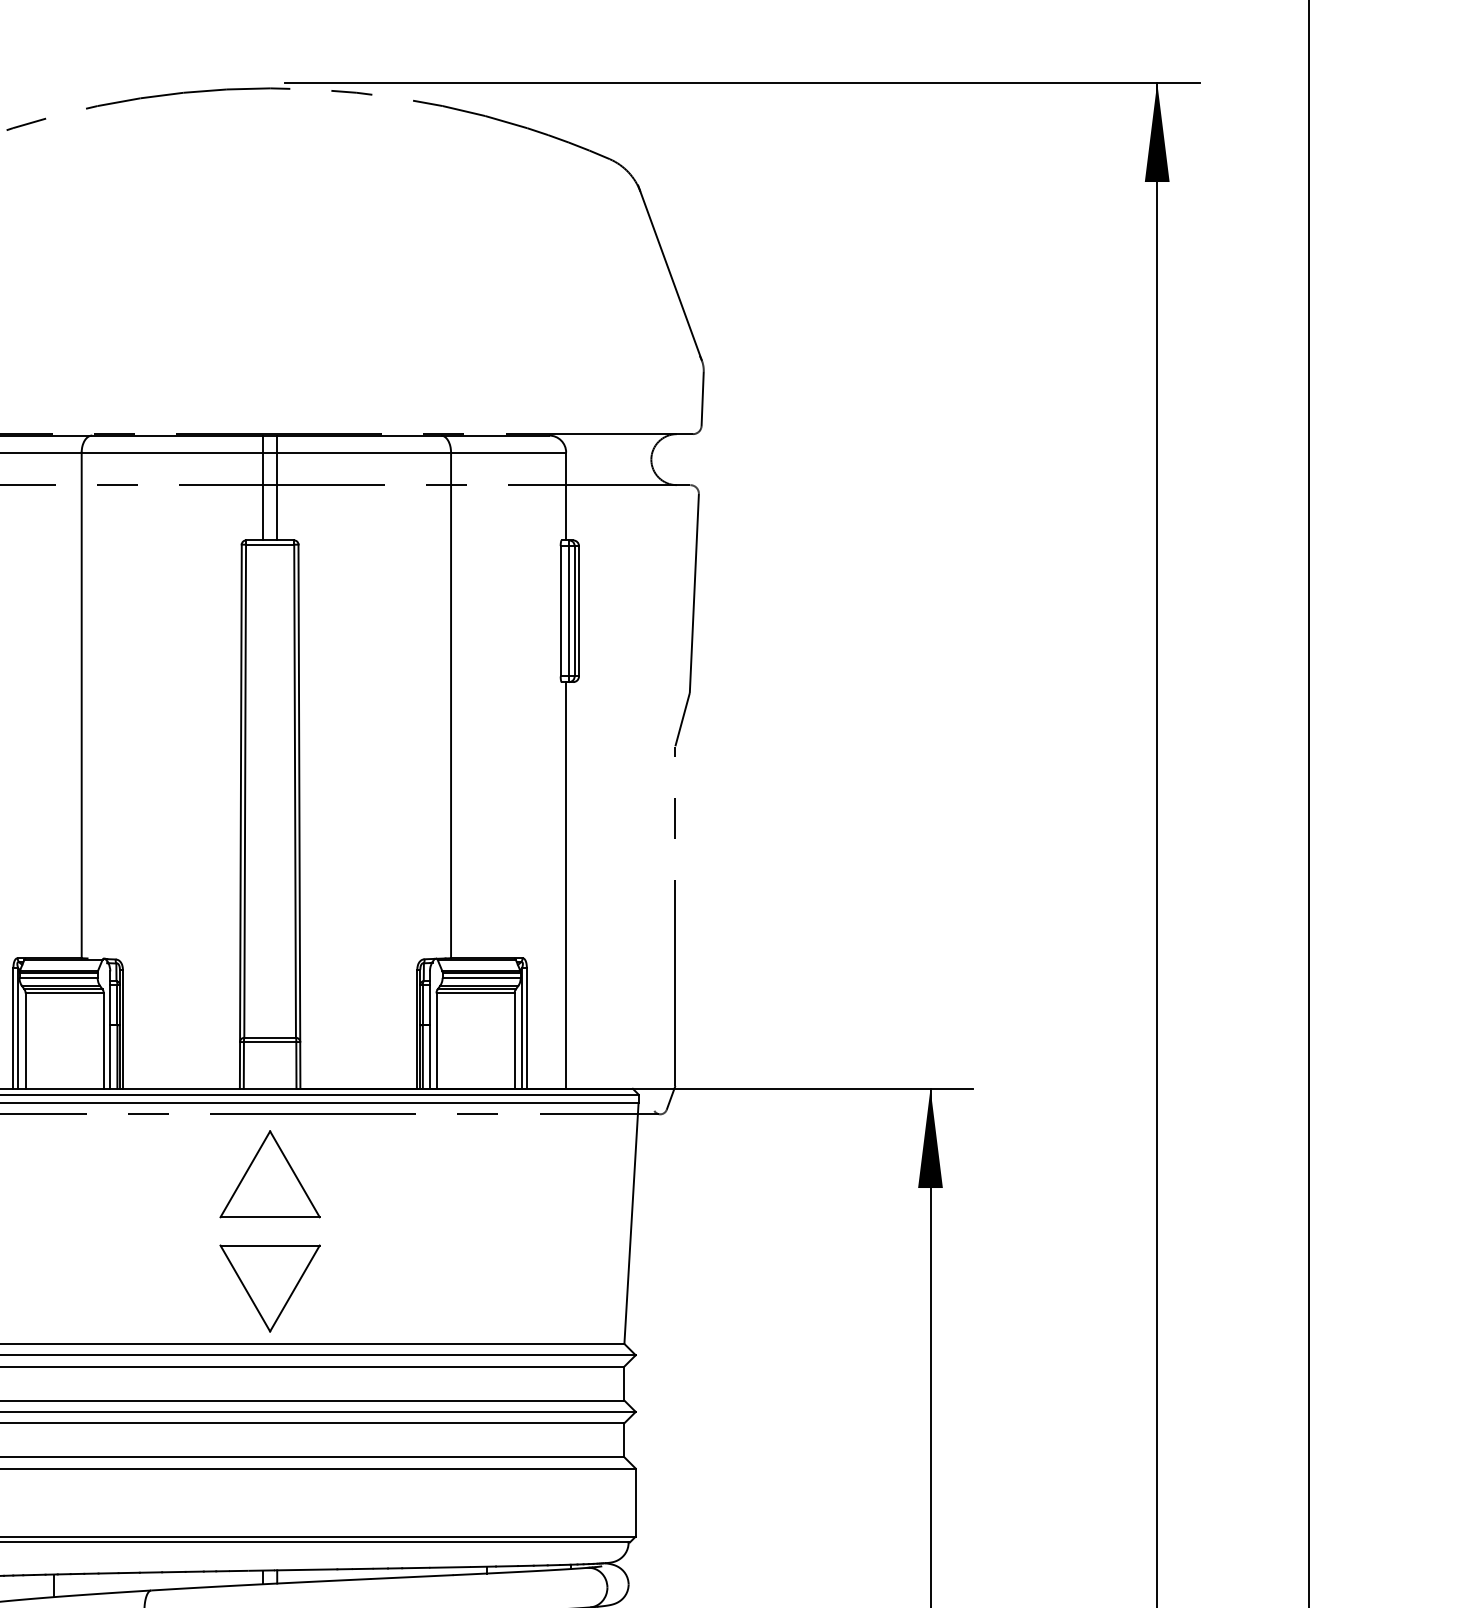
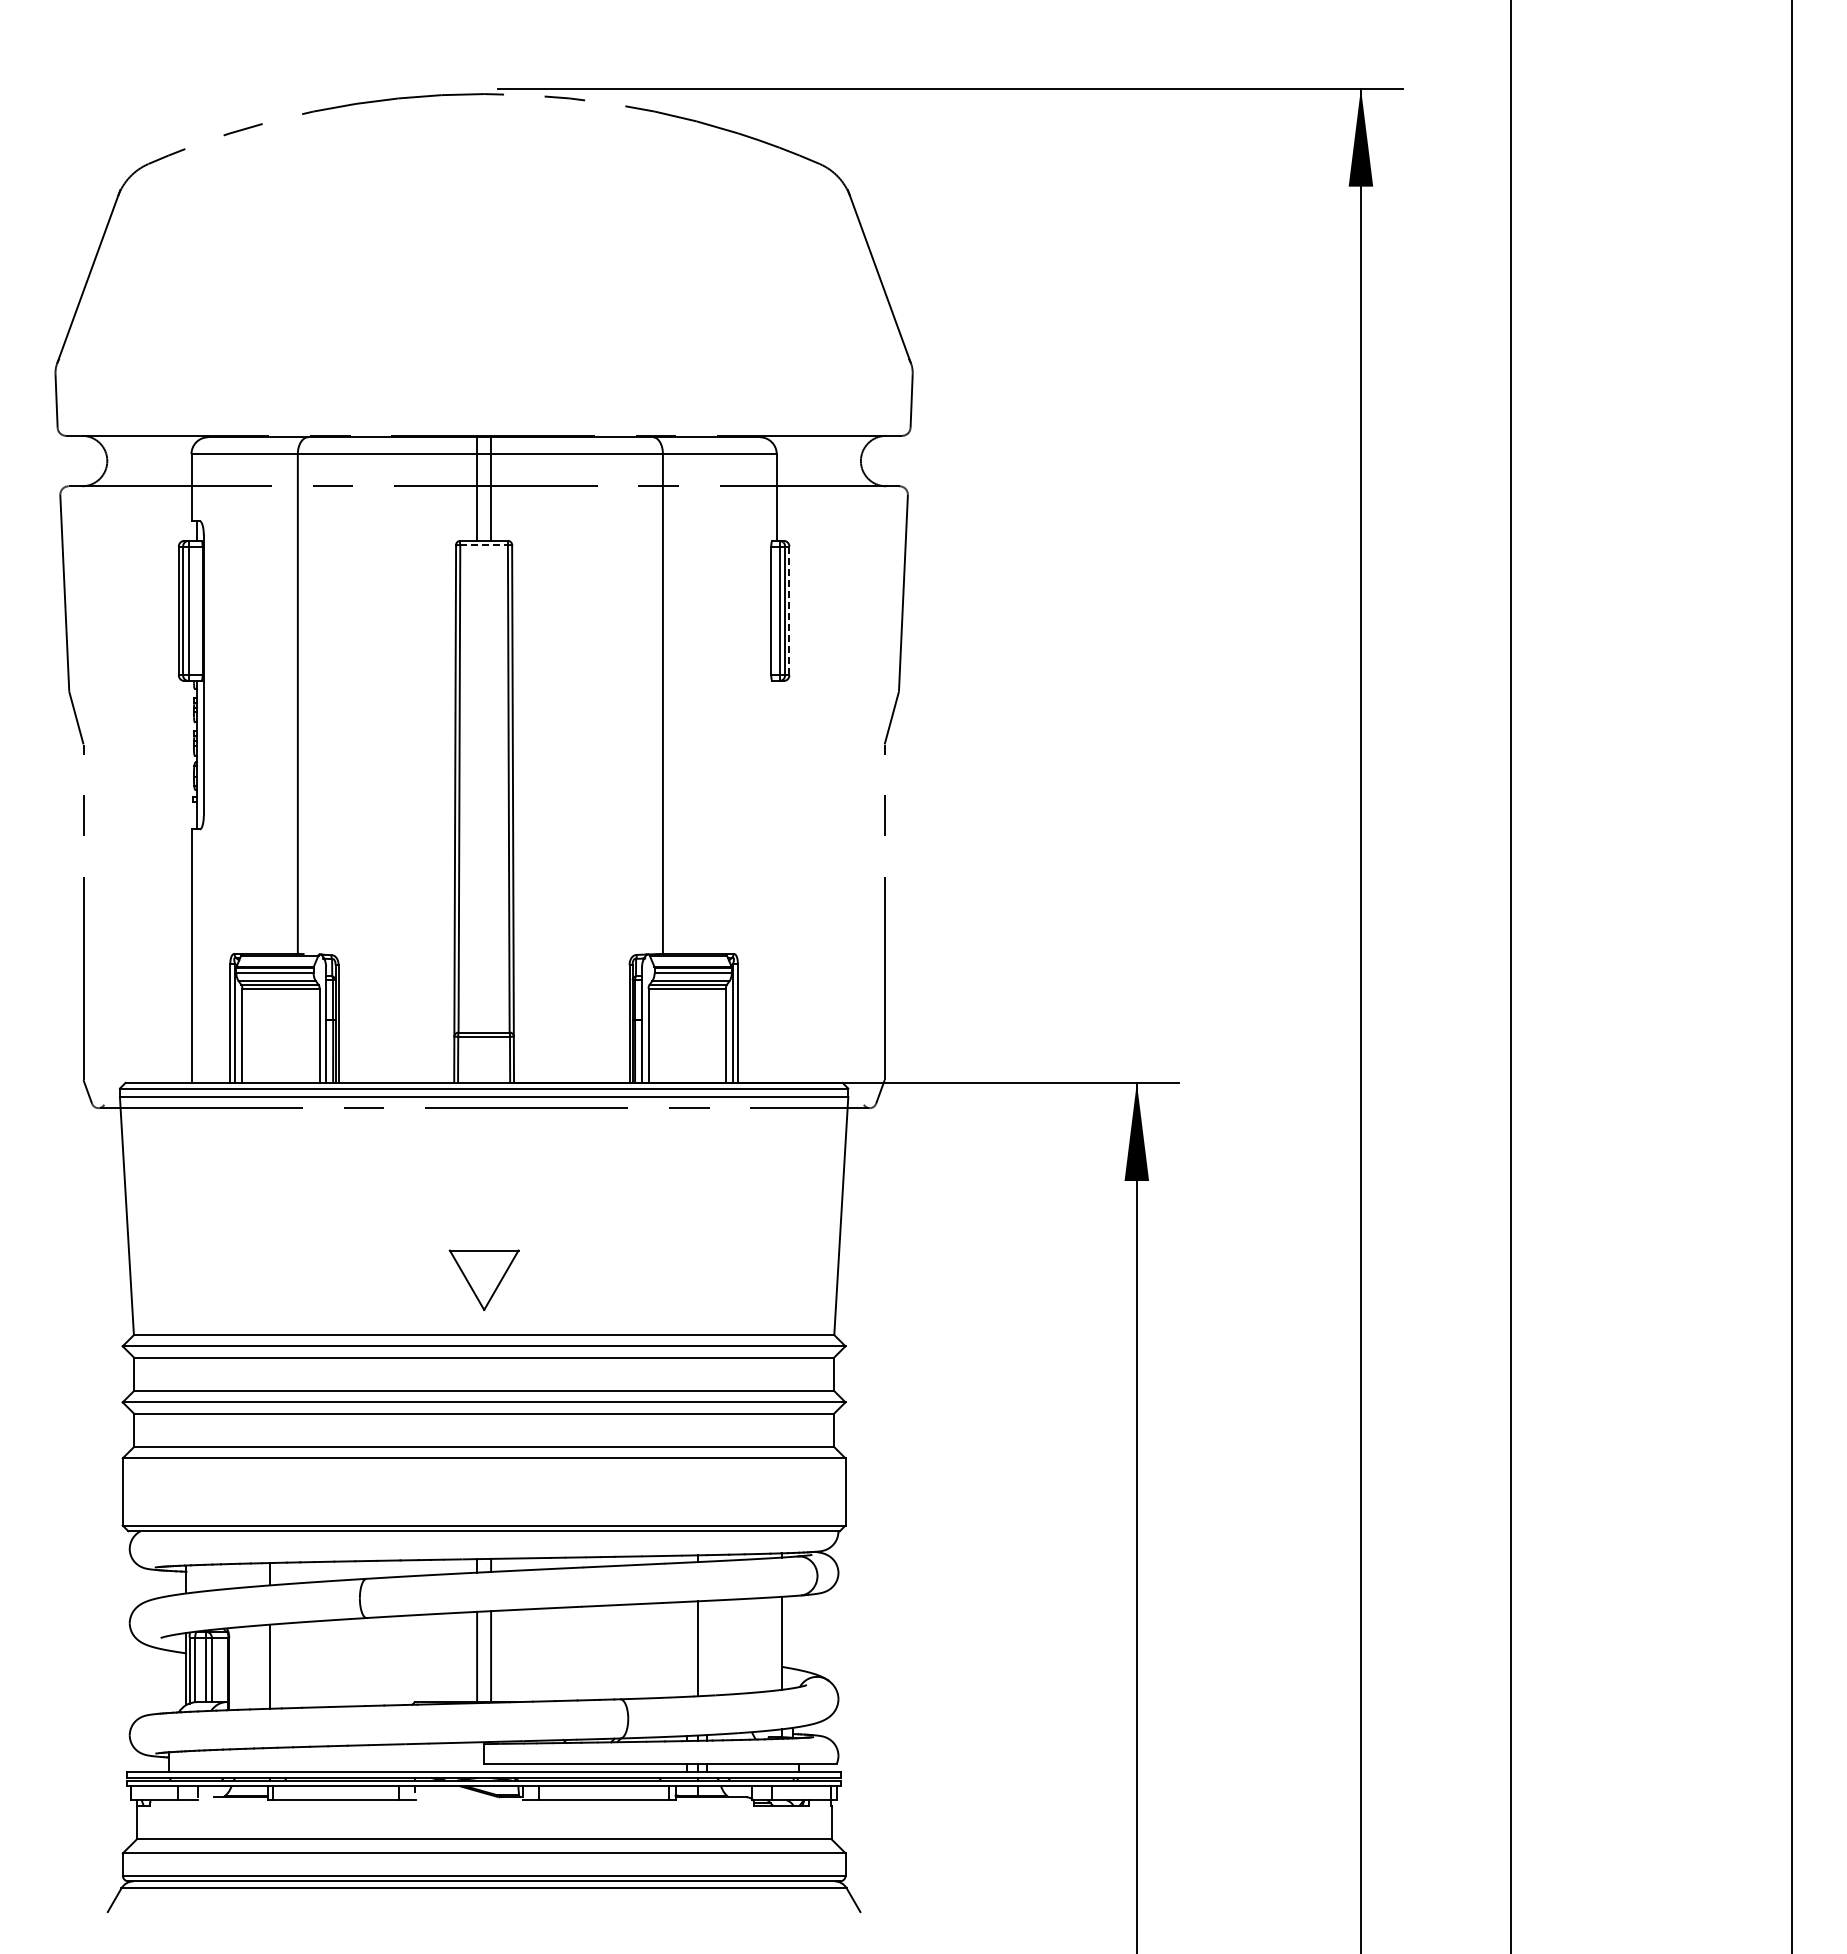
line: (270, 545) -> (484, 545), solid -> dashed
line: (579, 611) -> (789, 611), solid -> dashed
line: (565, 885) -> (776, 881), removed
part: (270, 1173) -> (484, 1166), removed
part: (270, 1287) -> (484, 1279), size x0.7

